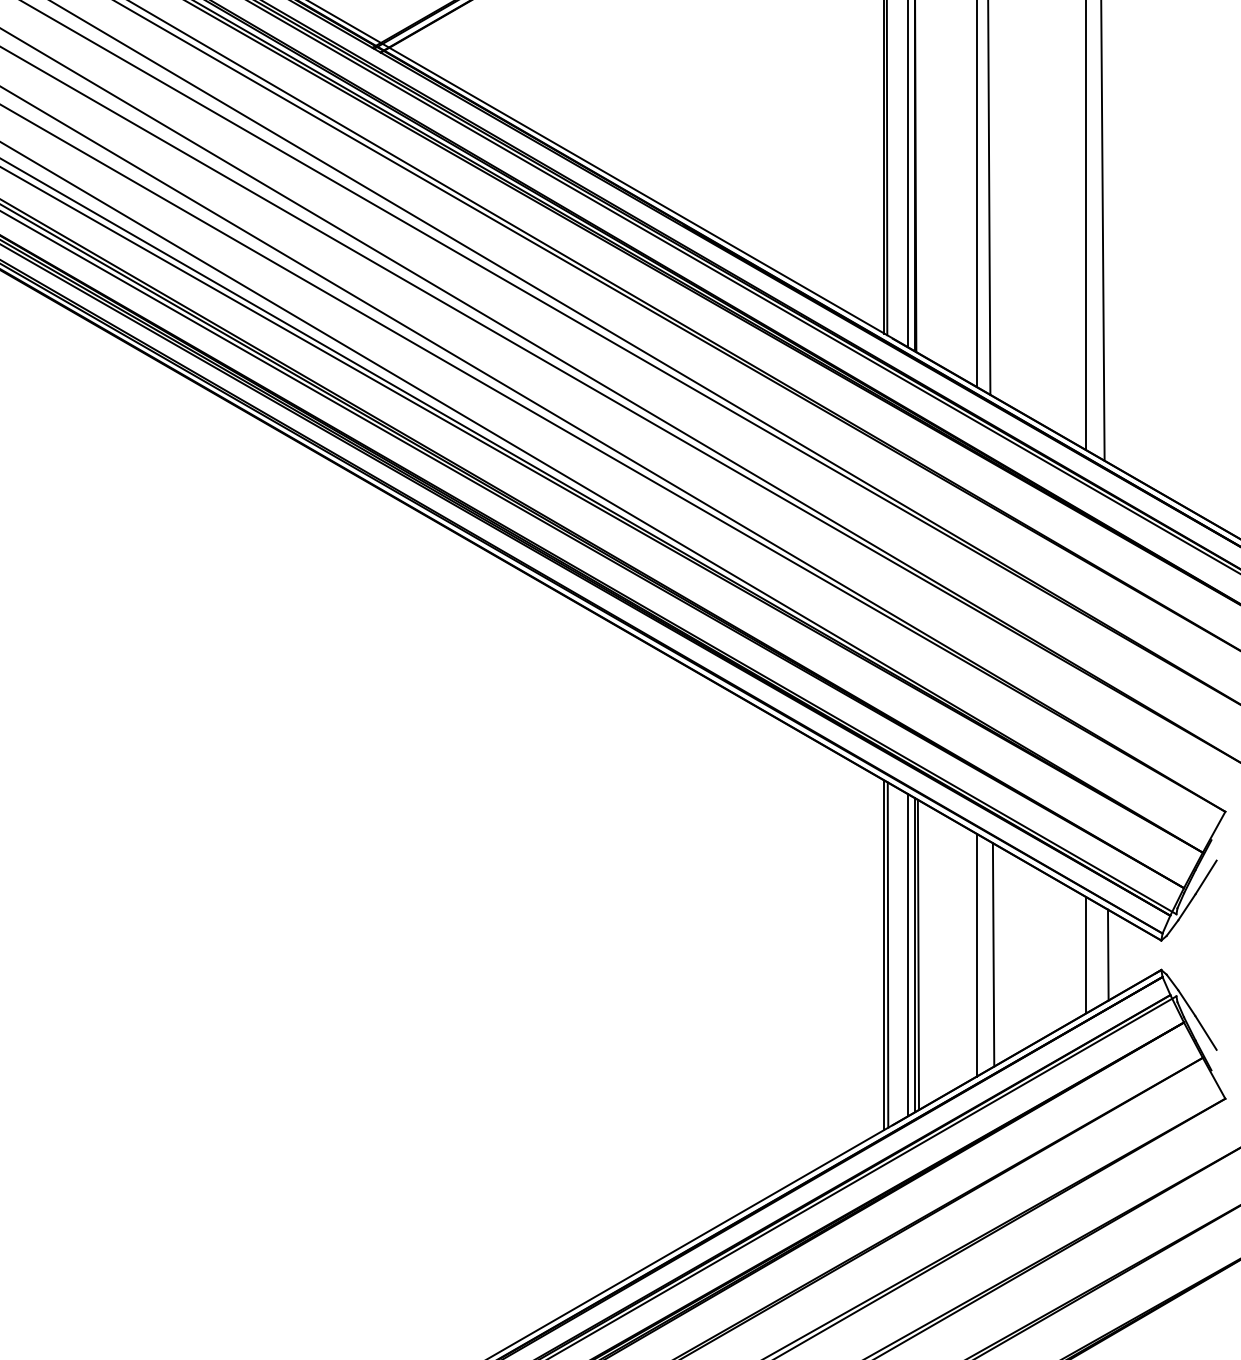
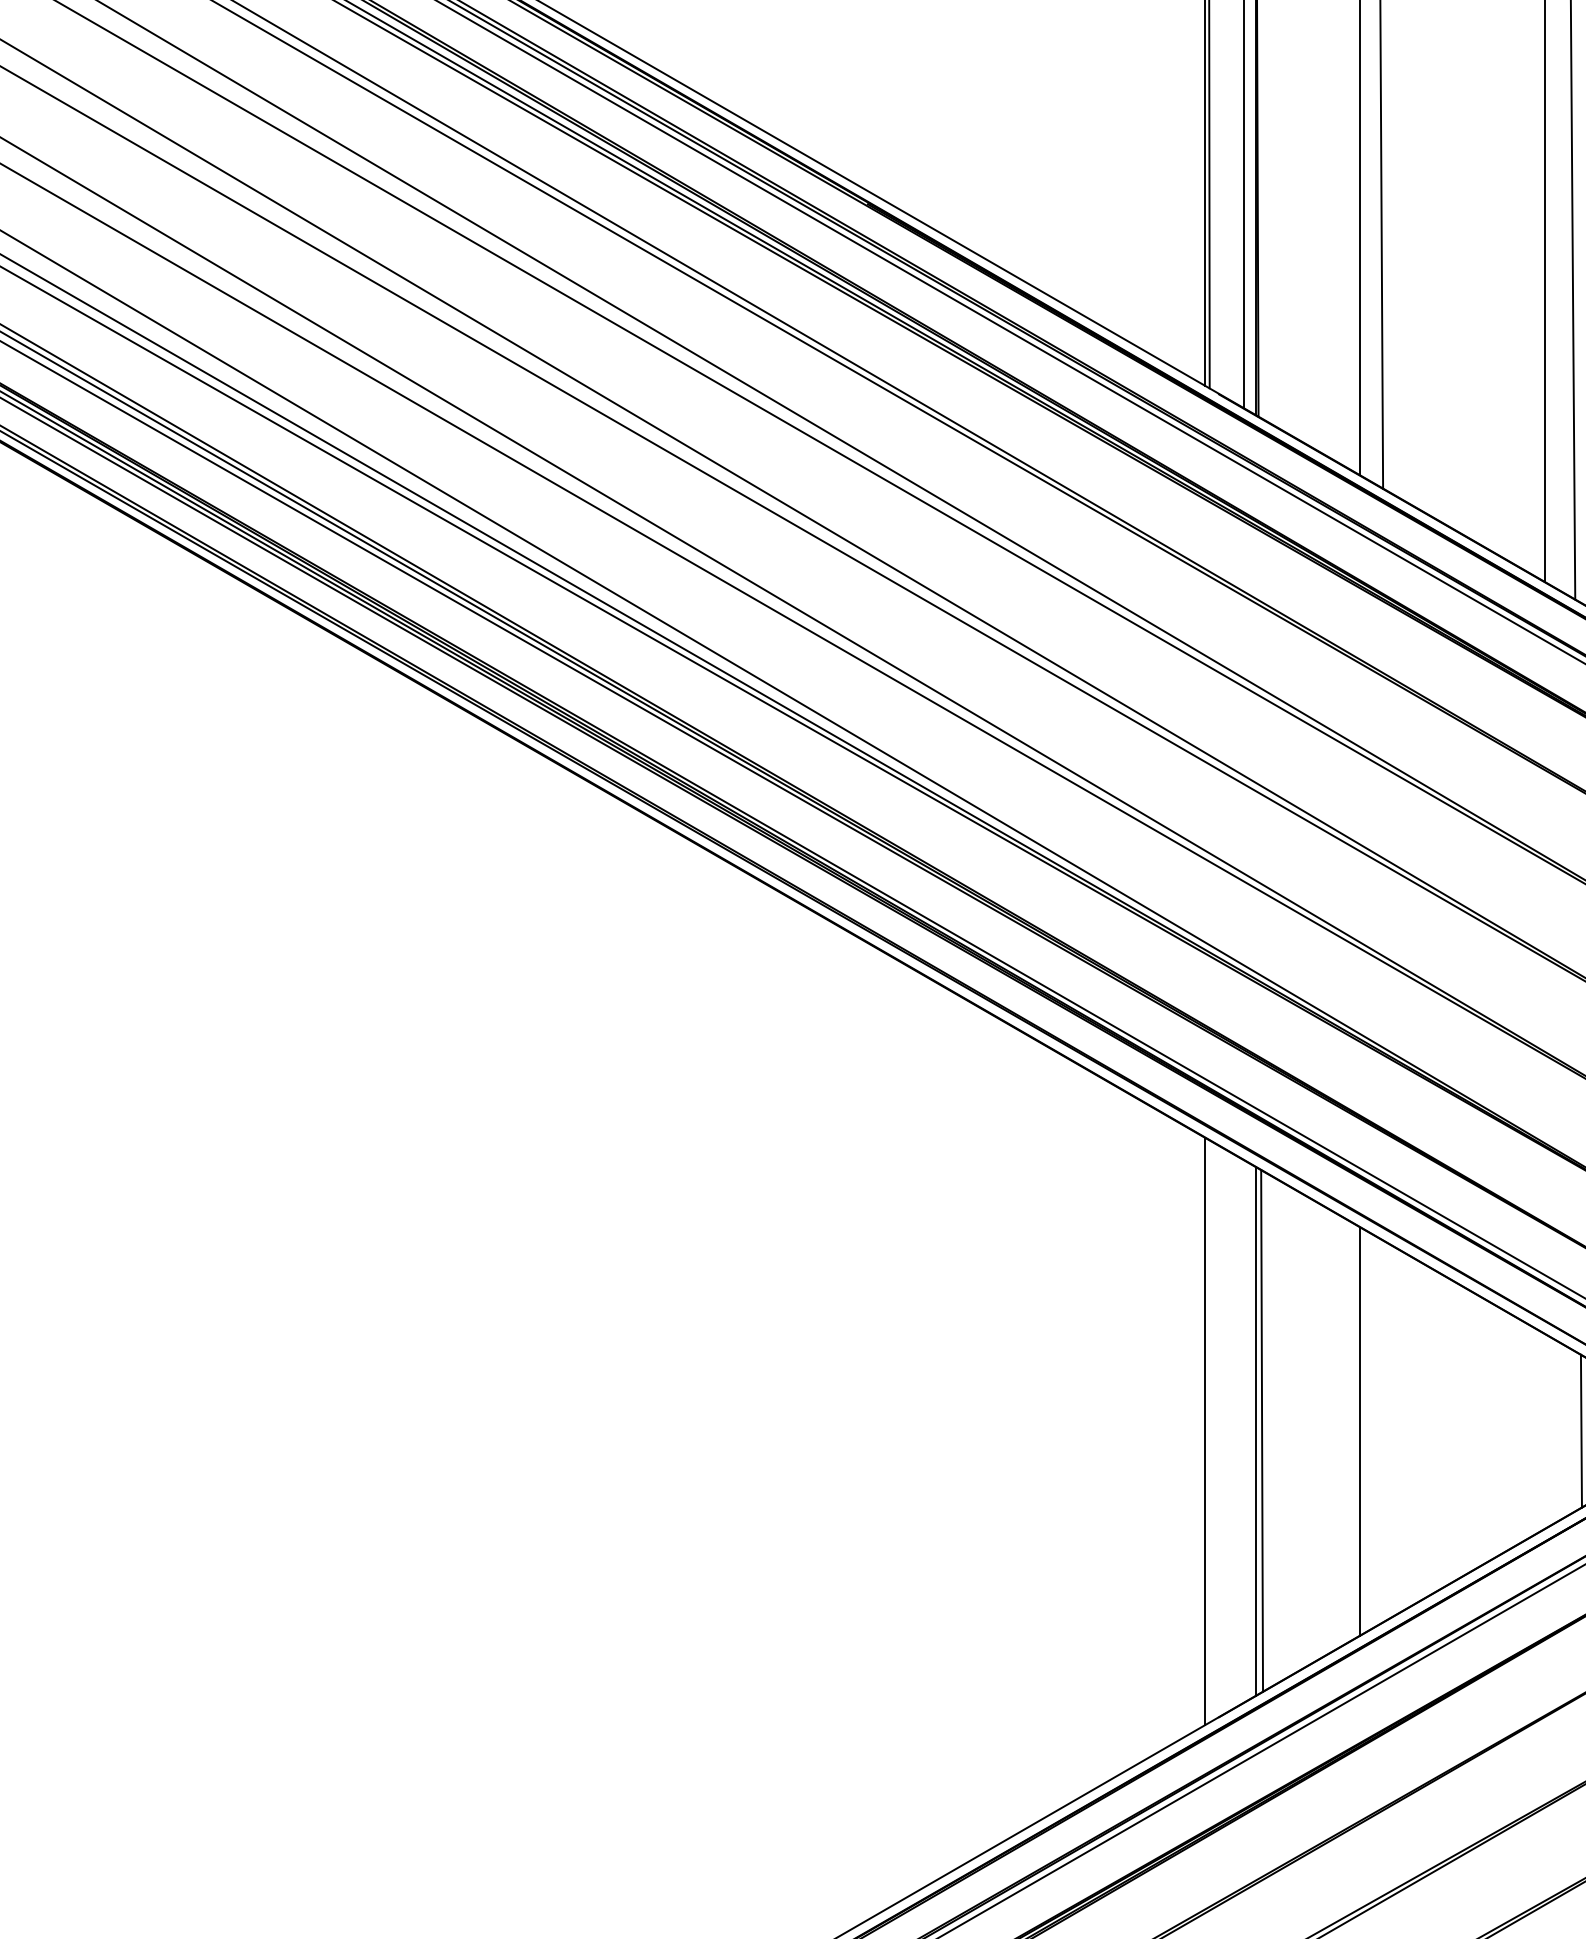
line: (887, 954) -> (1210, 1430), removed
line: (993, 954) -> (1388, 1430), removed
line: (907, 955) -> (1243, 1431), removed
line: (1086, 955) -> (1544, 1431), removed

